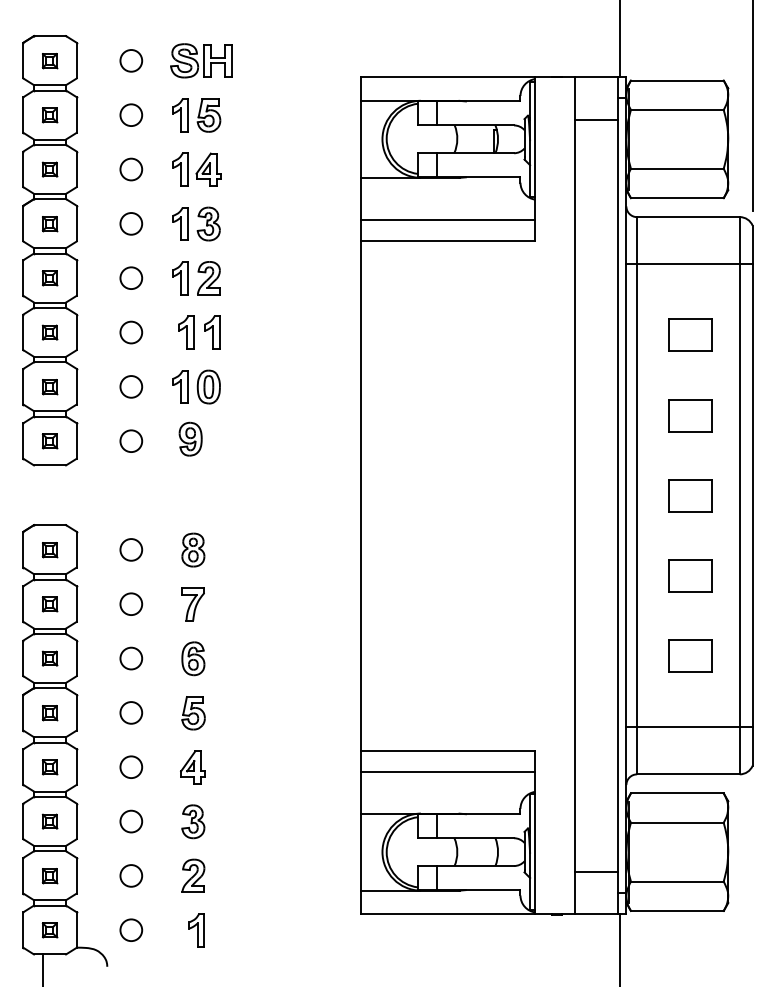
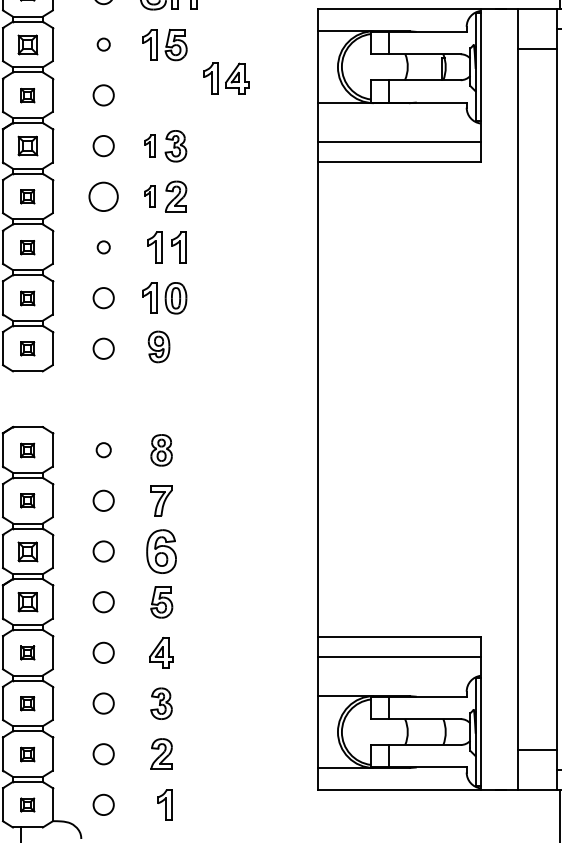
circle: (131, 114) -> (103, 44), size x0.6
part: (49, 115) -> (27, 45), size x1.4
part: (196, 169) -> (226, 78), moved
part: (180, 223) -> (149, 145), size x0.7
part: (49, 224) -> (27, 146), size x1.4
circle: (131, 277) -> (103, 196), size x1.4
part: (180, 278) -> (149, 197), size x0.7
circle: (131, 332) -> (103, 247), size x0.6
circle: (131, 549) -> (103, 449), size x0.7
part: (49, 658) -> (27, 551), size x1.4
part: (193, 658) -> (161, 551), size x1.4
part: (49, 713) -> (27, 602), size x1.4

